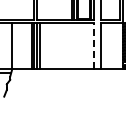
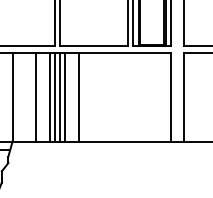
line: (24, 45) -> (36, 96), added
line: (46, 45) -> (78, 96), added
line: (93, 46) -> (170, 97), dashed -> solid

